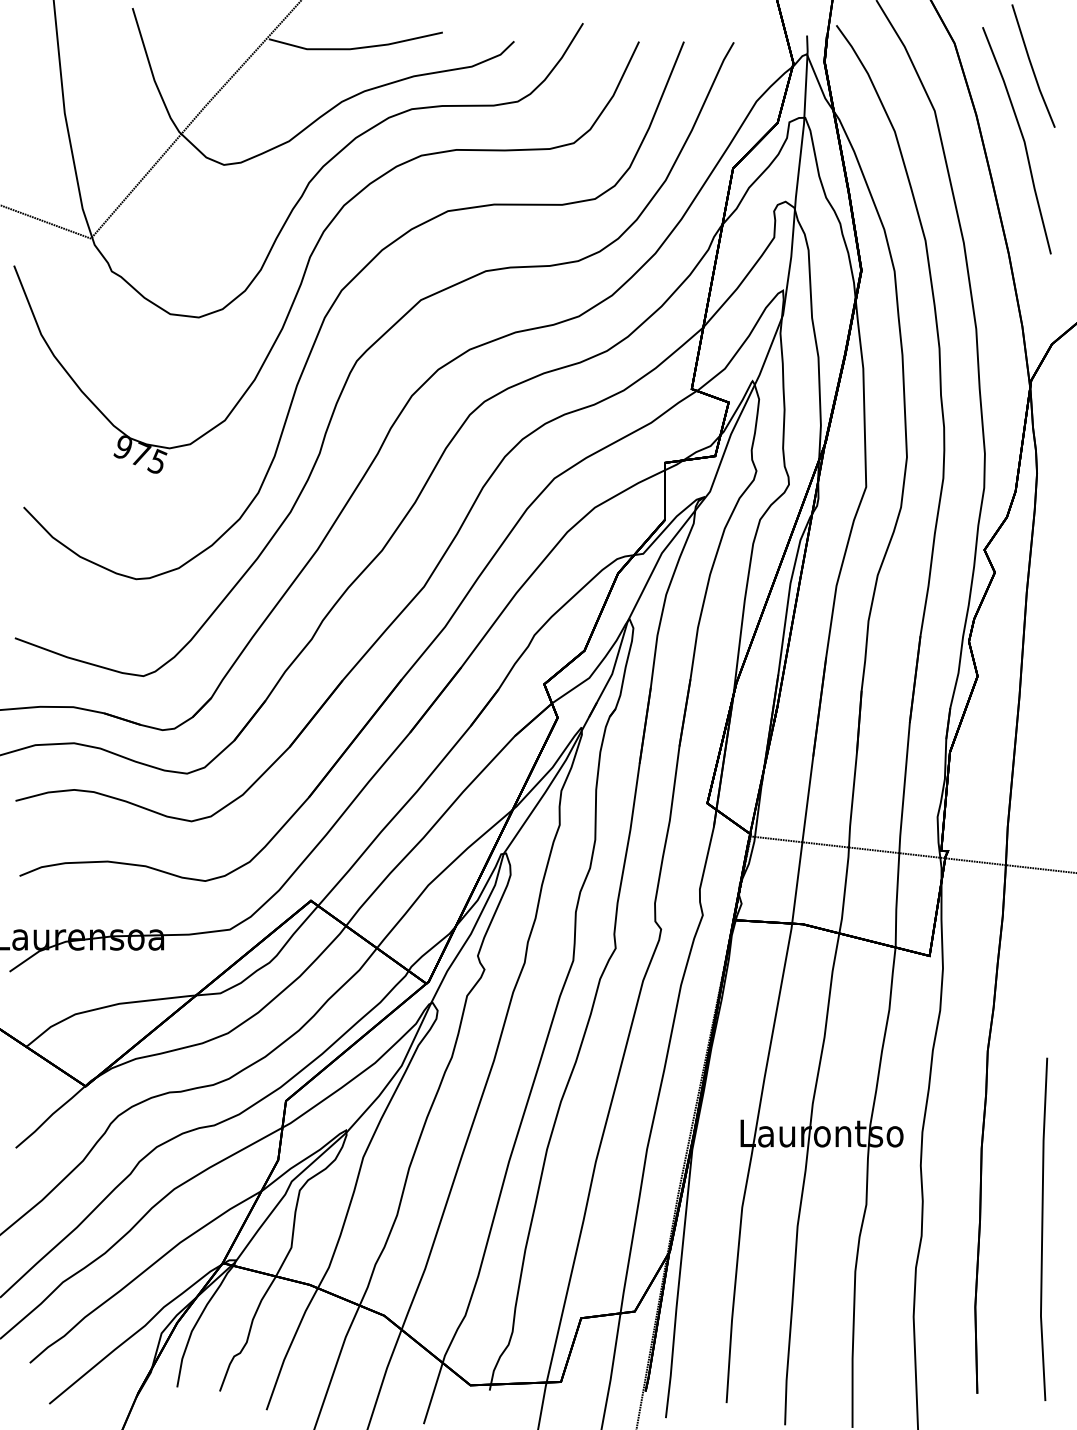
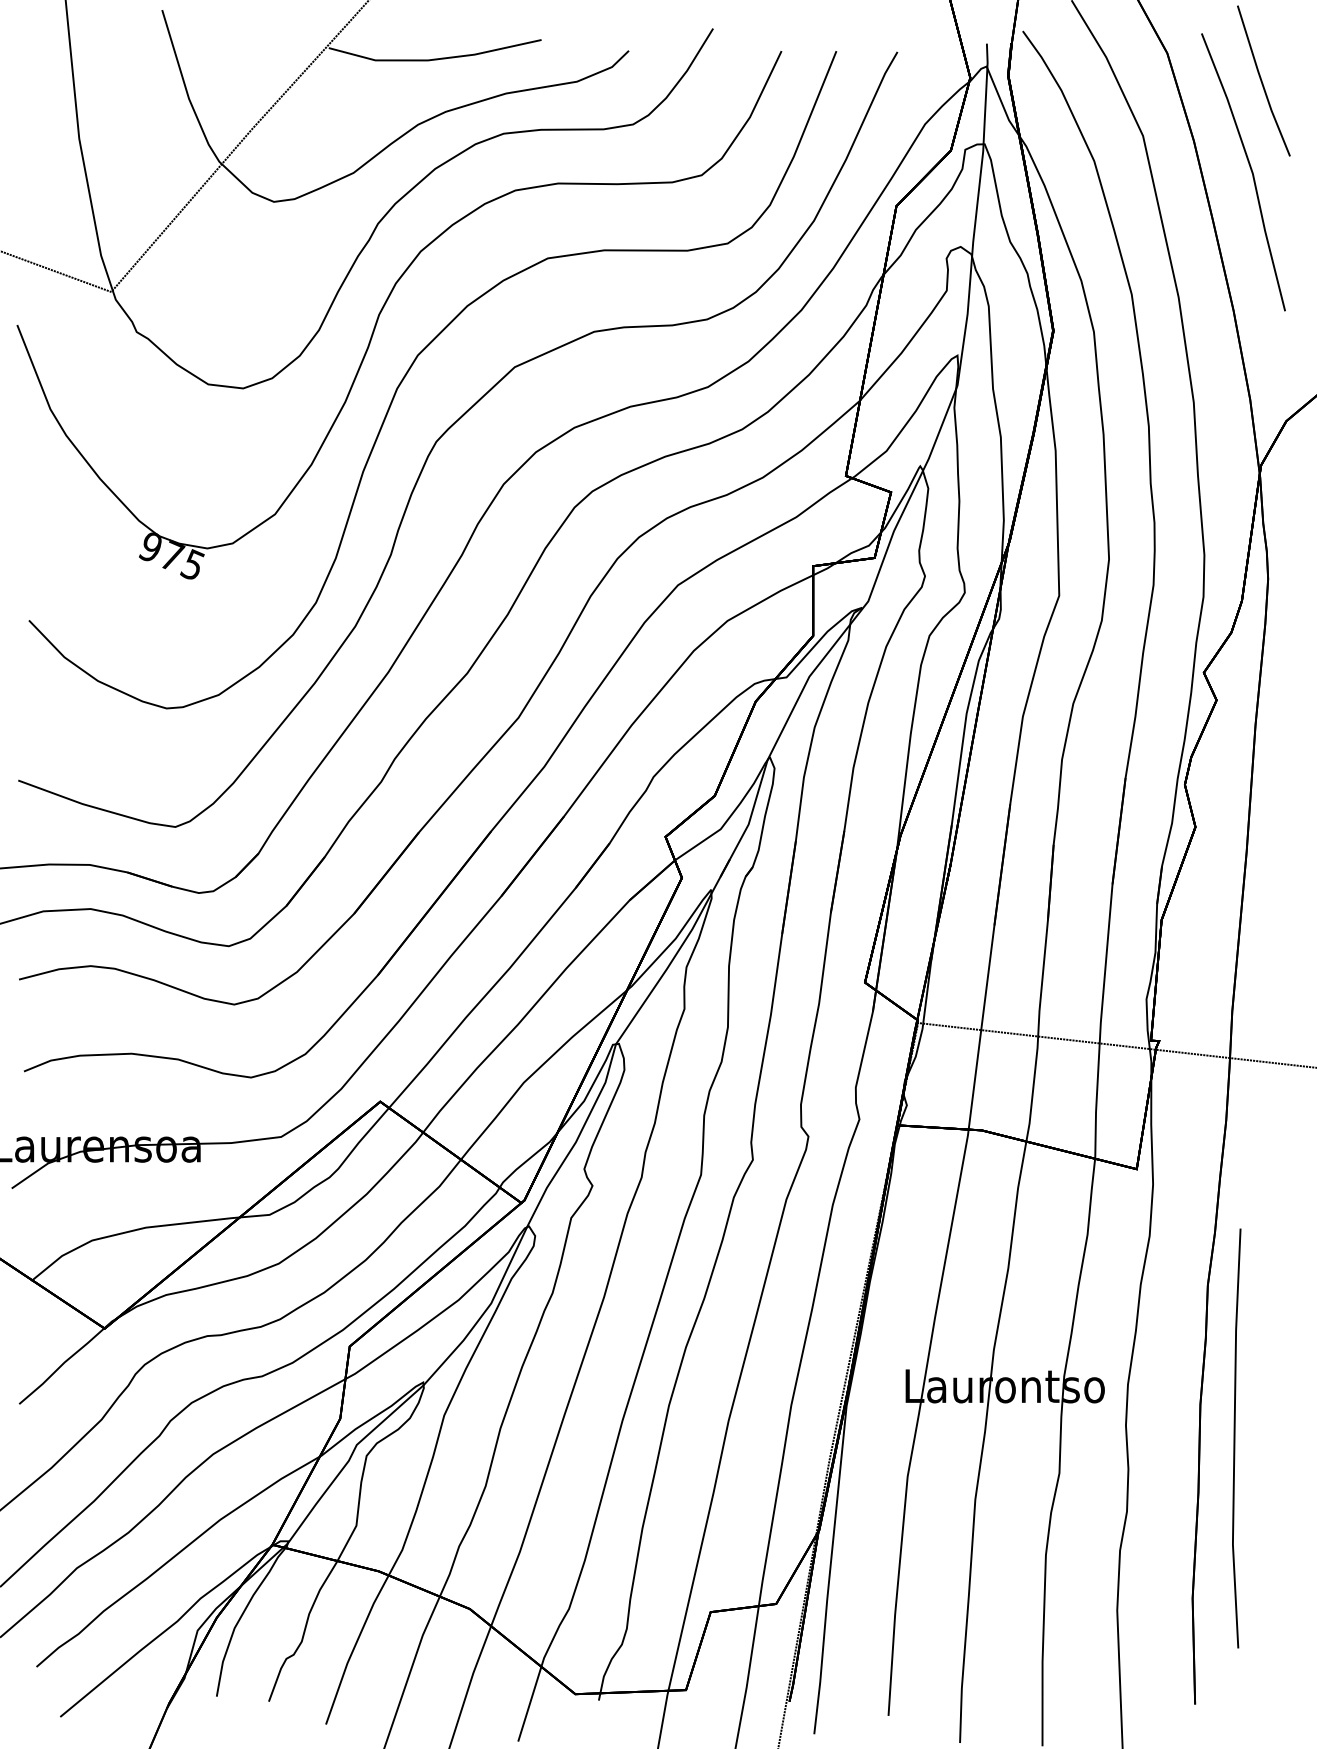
part: (1043, 1229) -> (1236, 1438), moved

